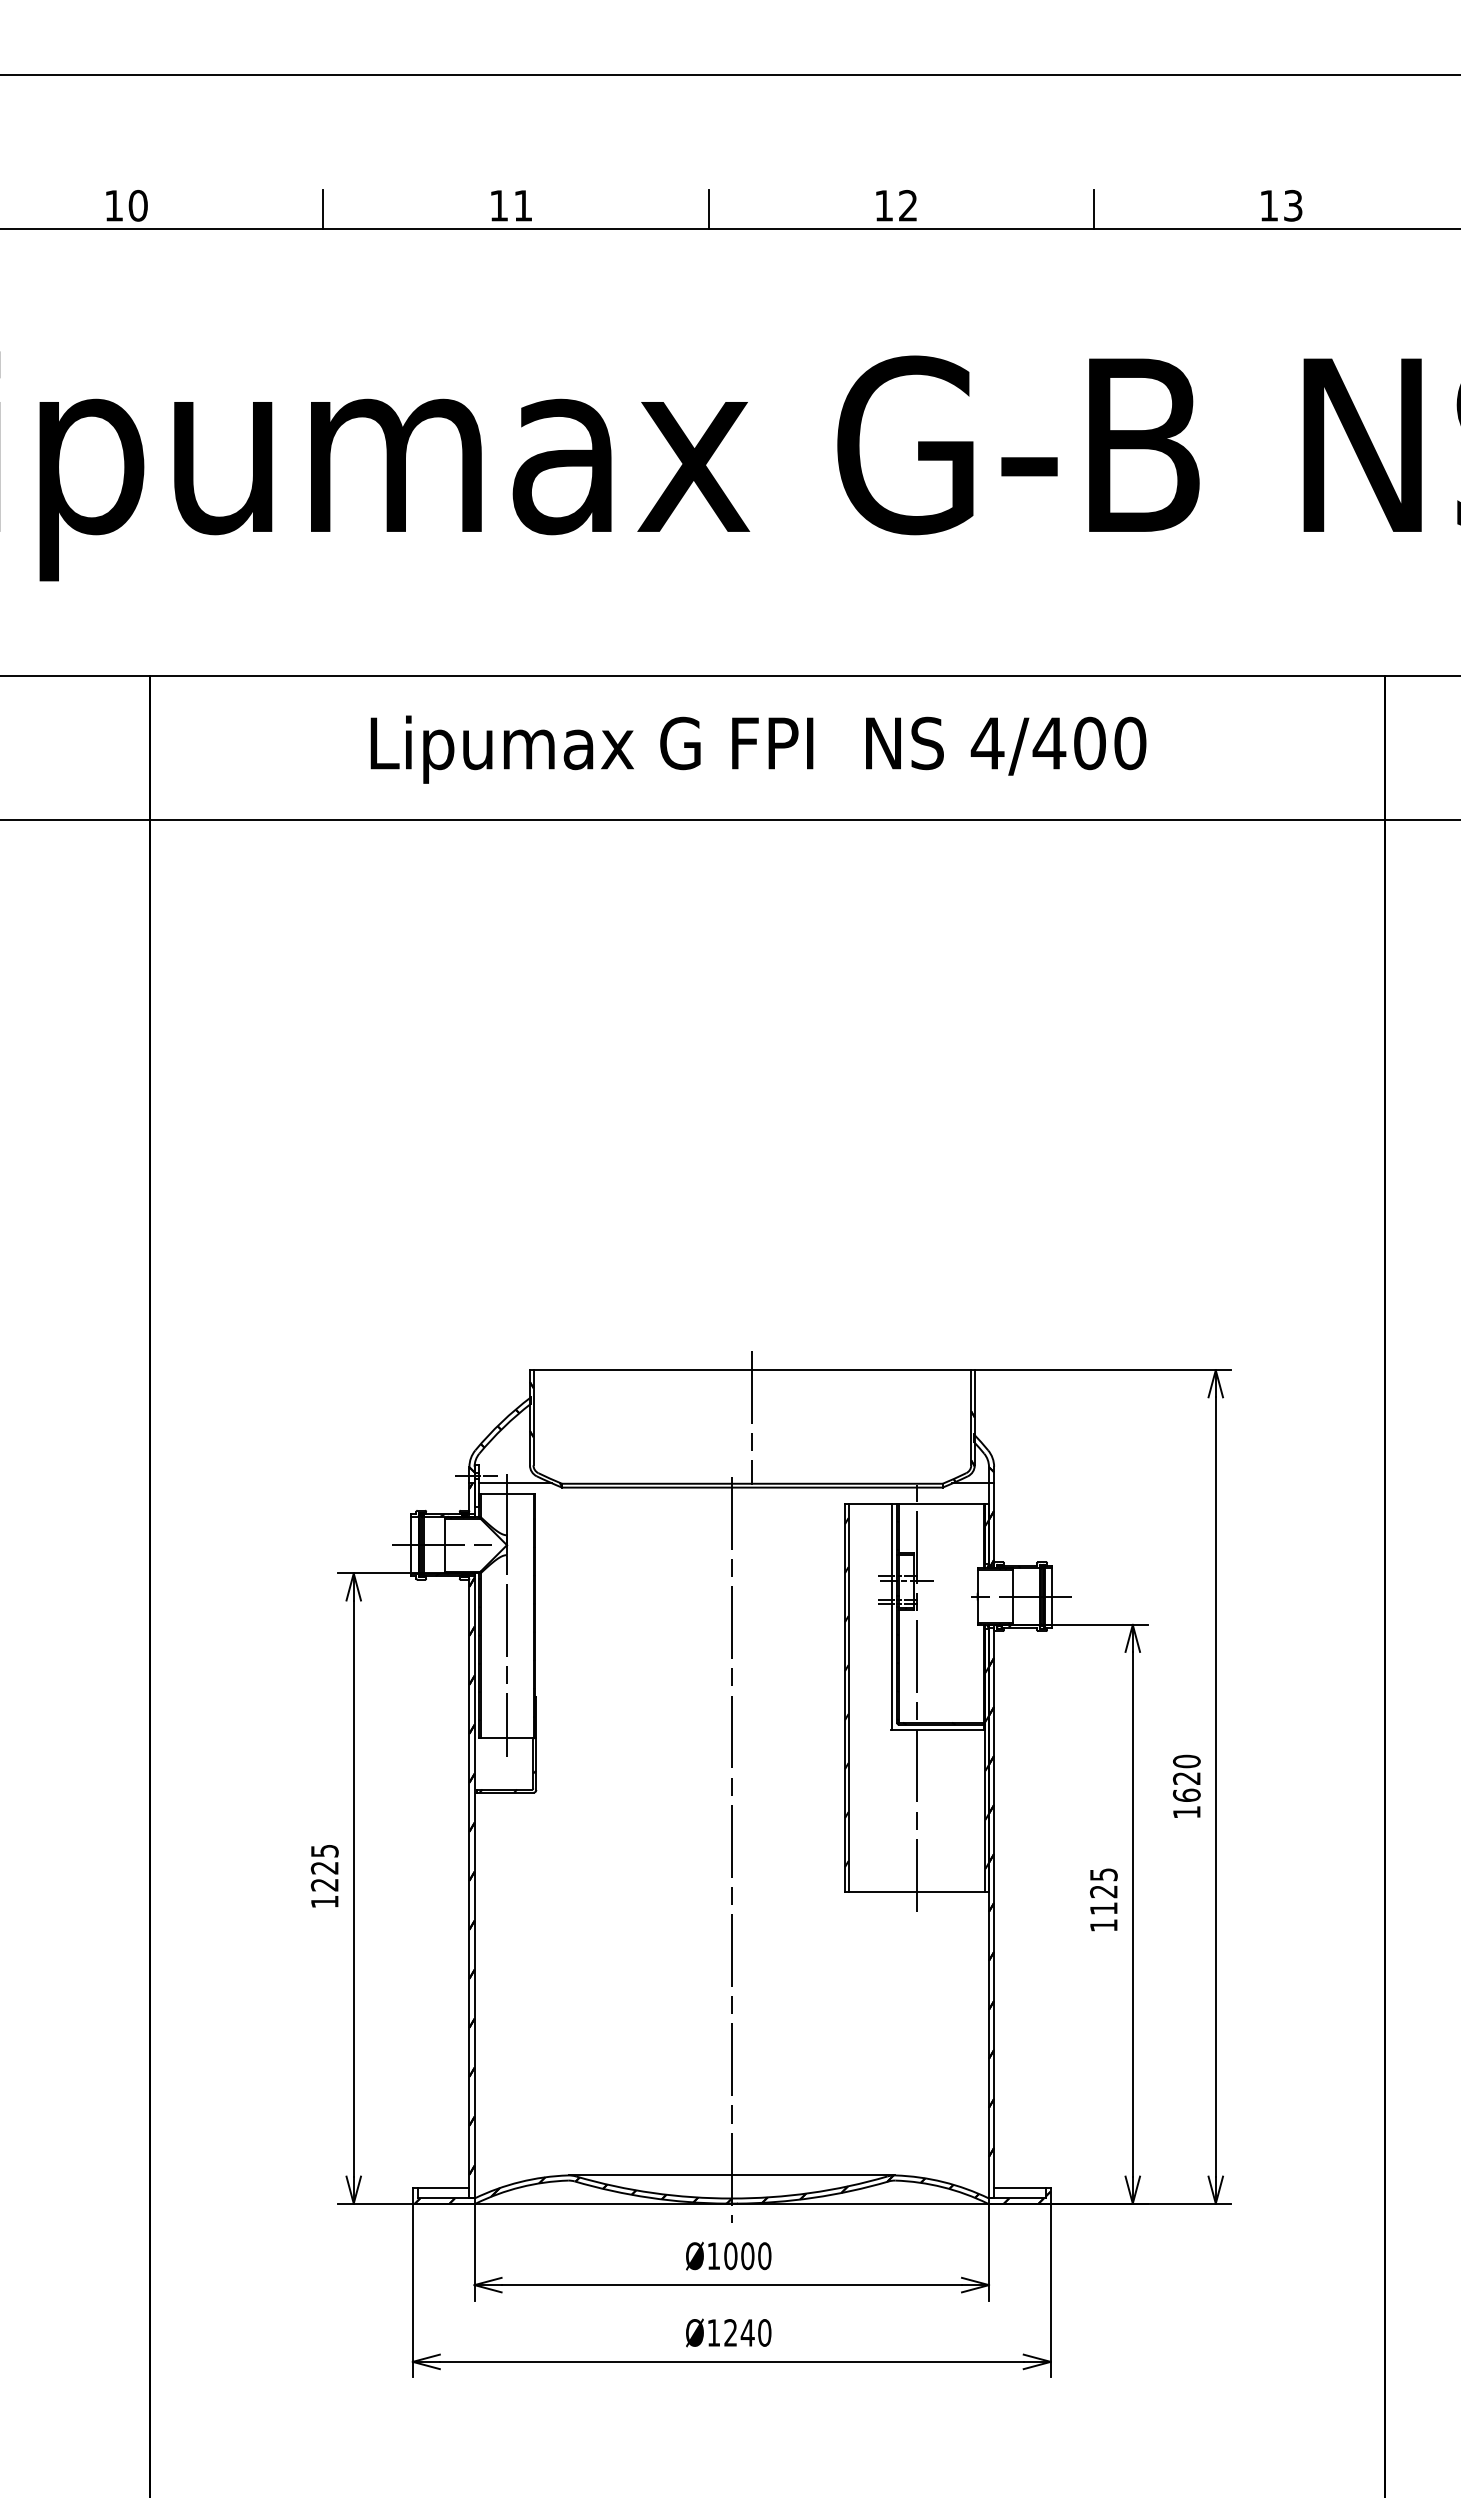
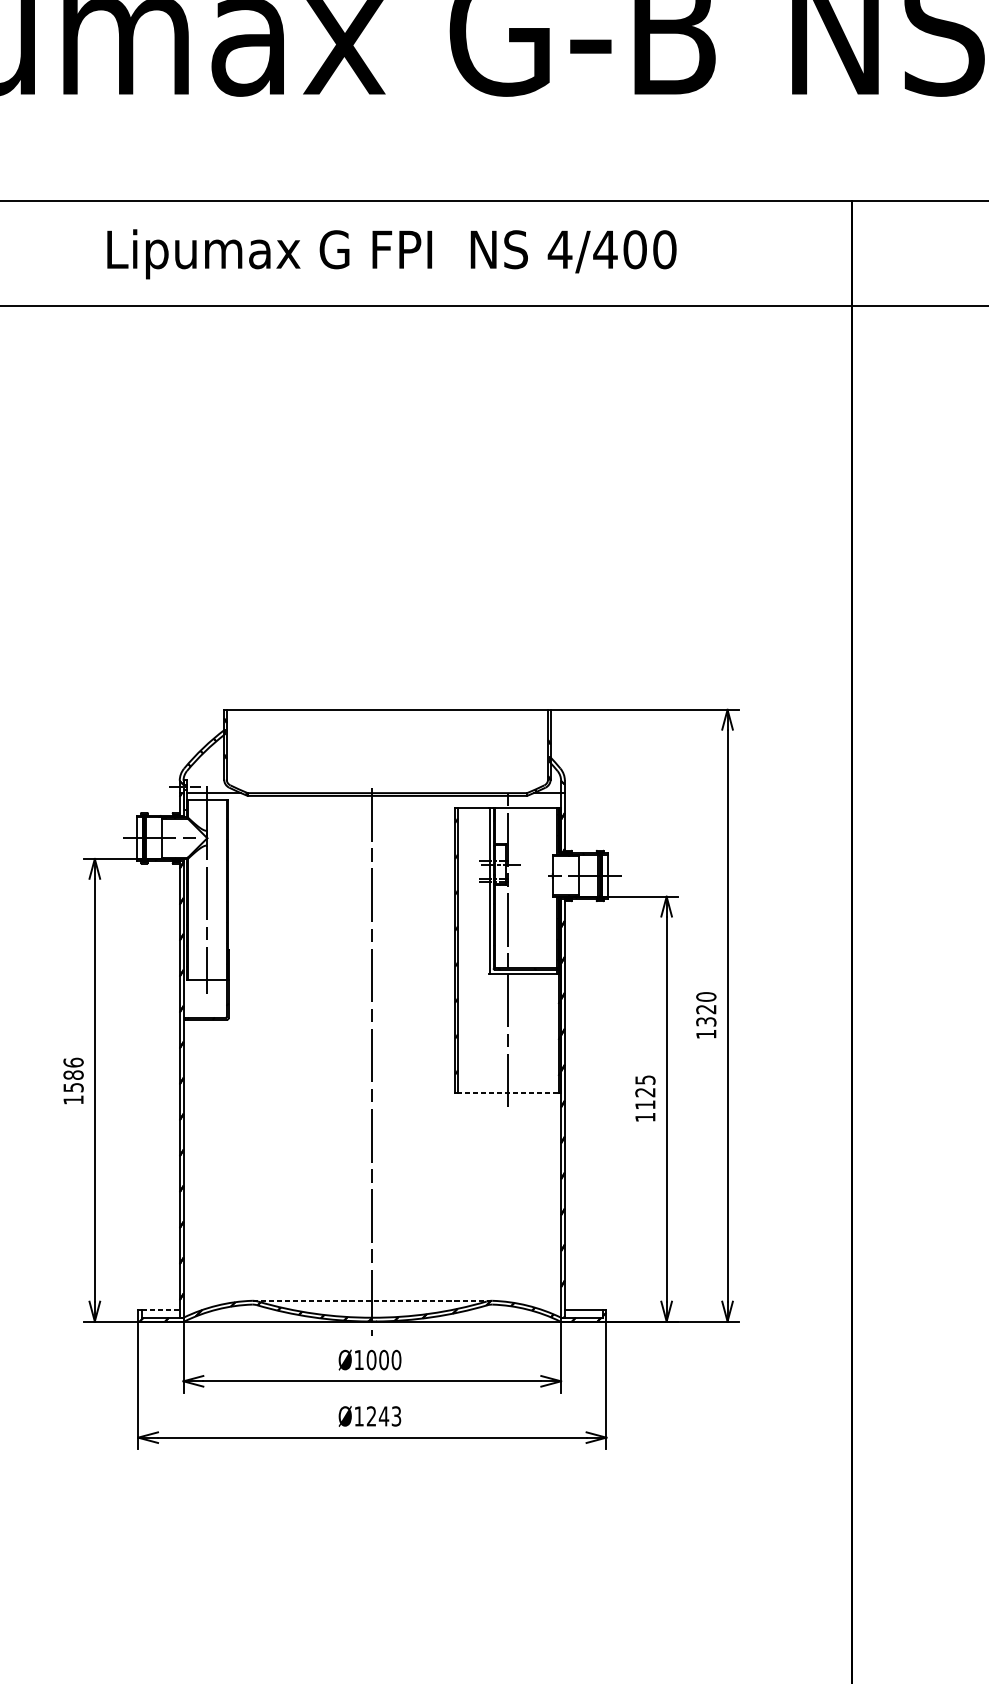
line: (752, 1417) -> (387, 744), removed
text: (1186, 1794) -> (706, 1021), 1620 -> 1320
text: (324, 1867) -> (73, 1074), 1225 -> 1586
line: (916, 1892) -> (507, 1093), solid -> dashed
line: (731, 2175) -> (372, 1300), solid -> dashed
line: (443, 2188) -> (160, 1310), solid -> dashed
text: (764, 2332) -> (396, 1416), Ø1240 -> Ø1243

